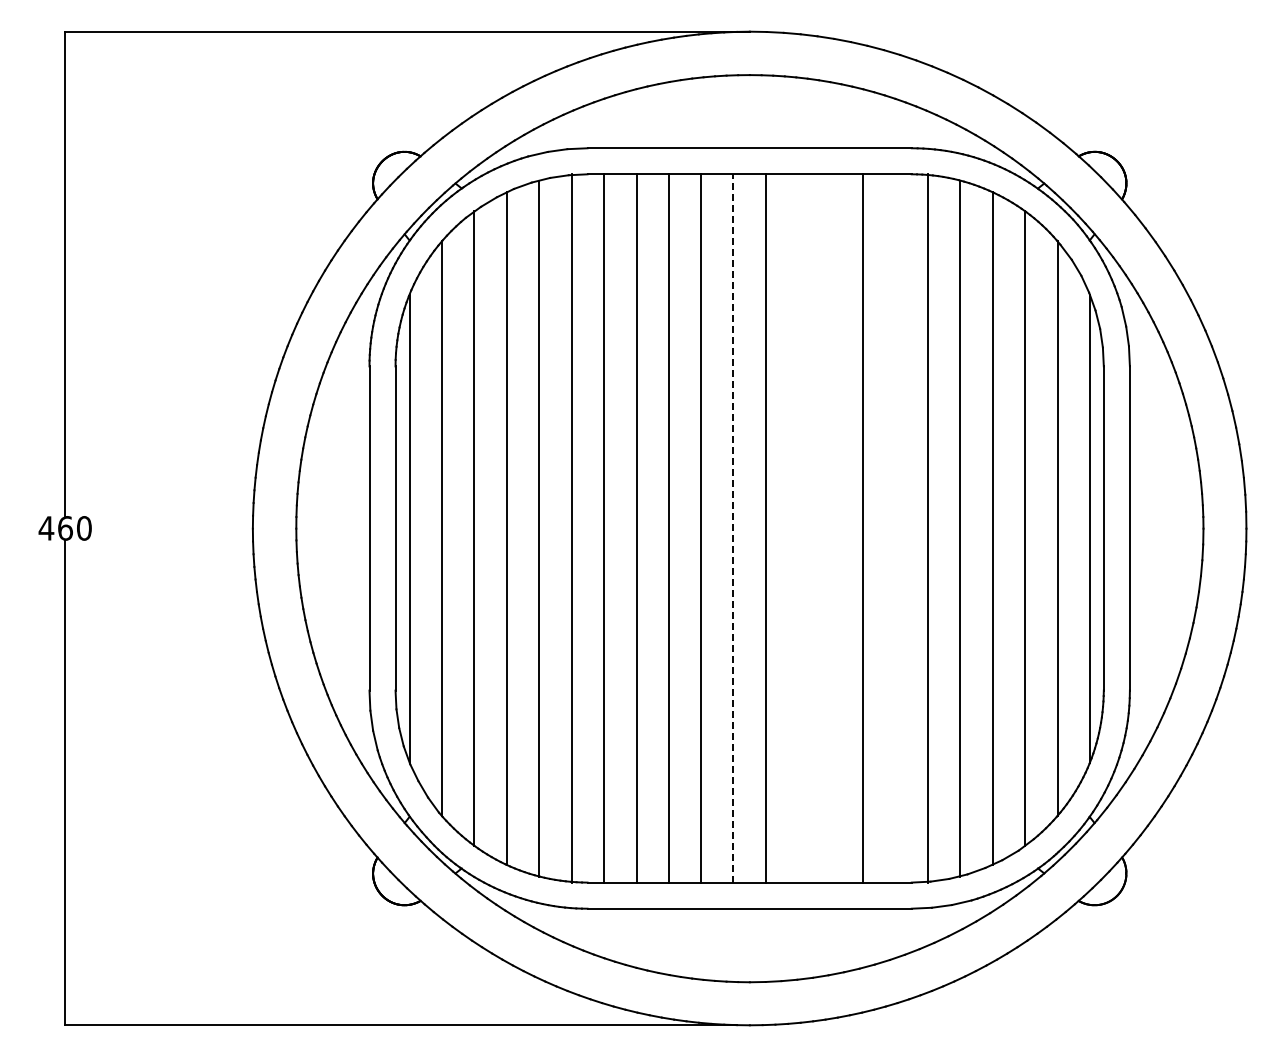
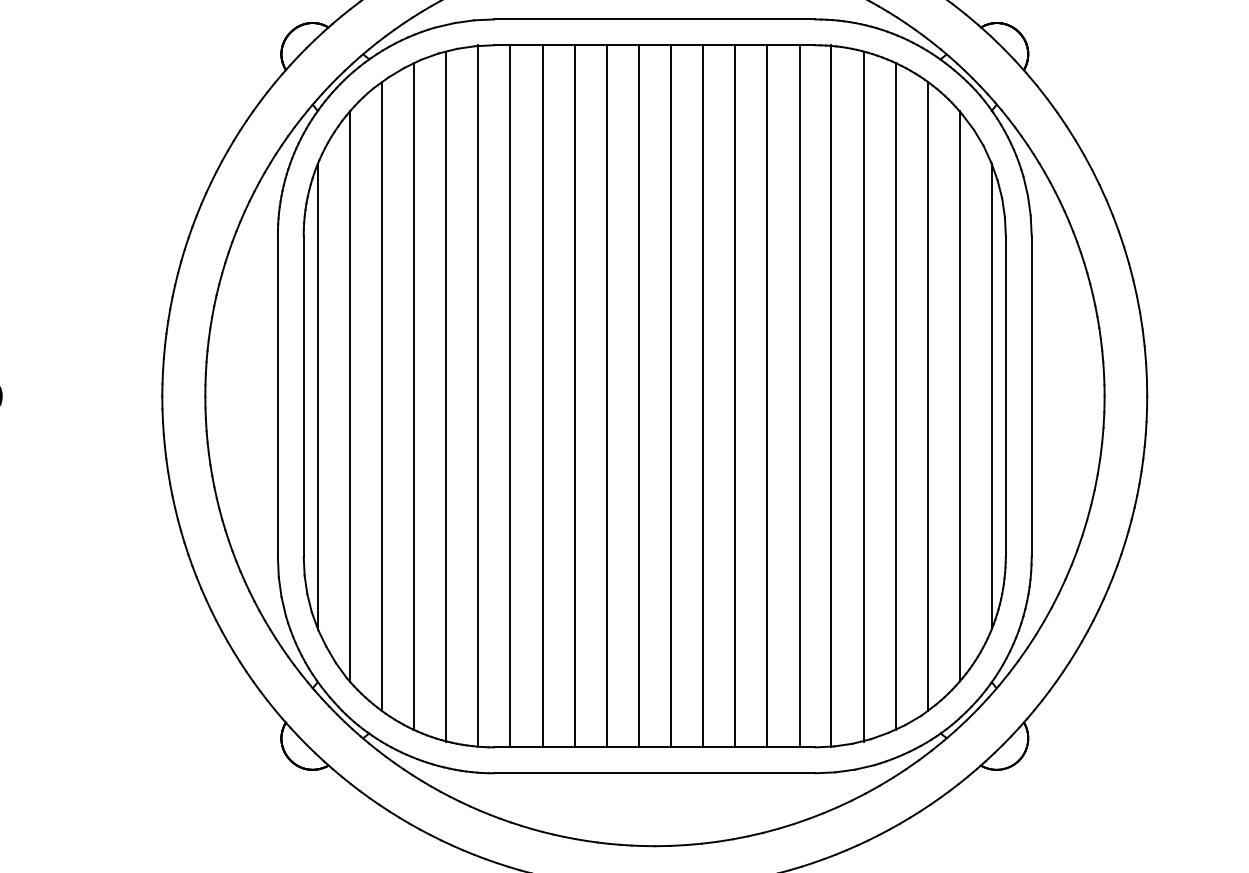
line: (733, 527) -> (638, 395), dashed -> solid
line: (798, 528) -> (703, 396), added
line: (830, 528) -> (734, 396), added
line: (895, 528) -> (799, 396), added

